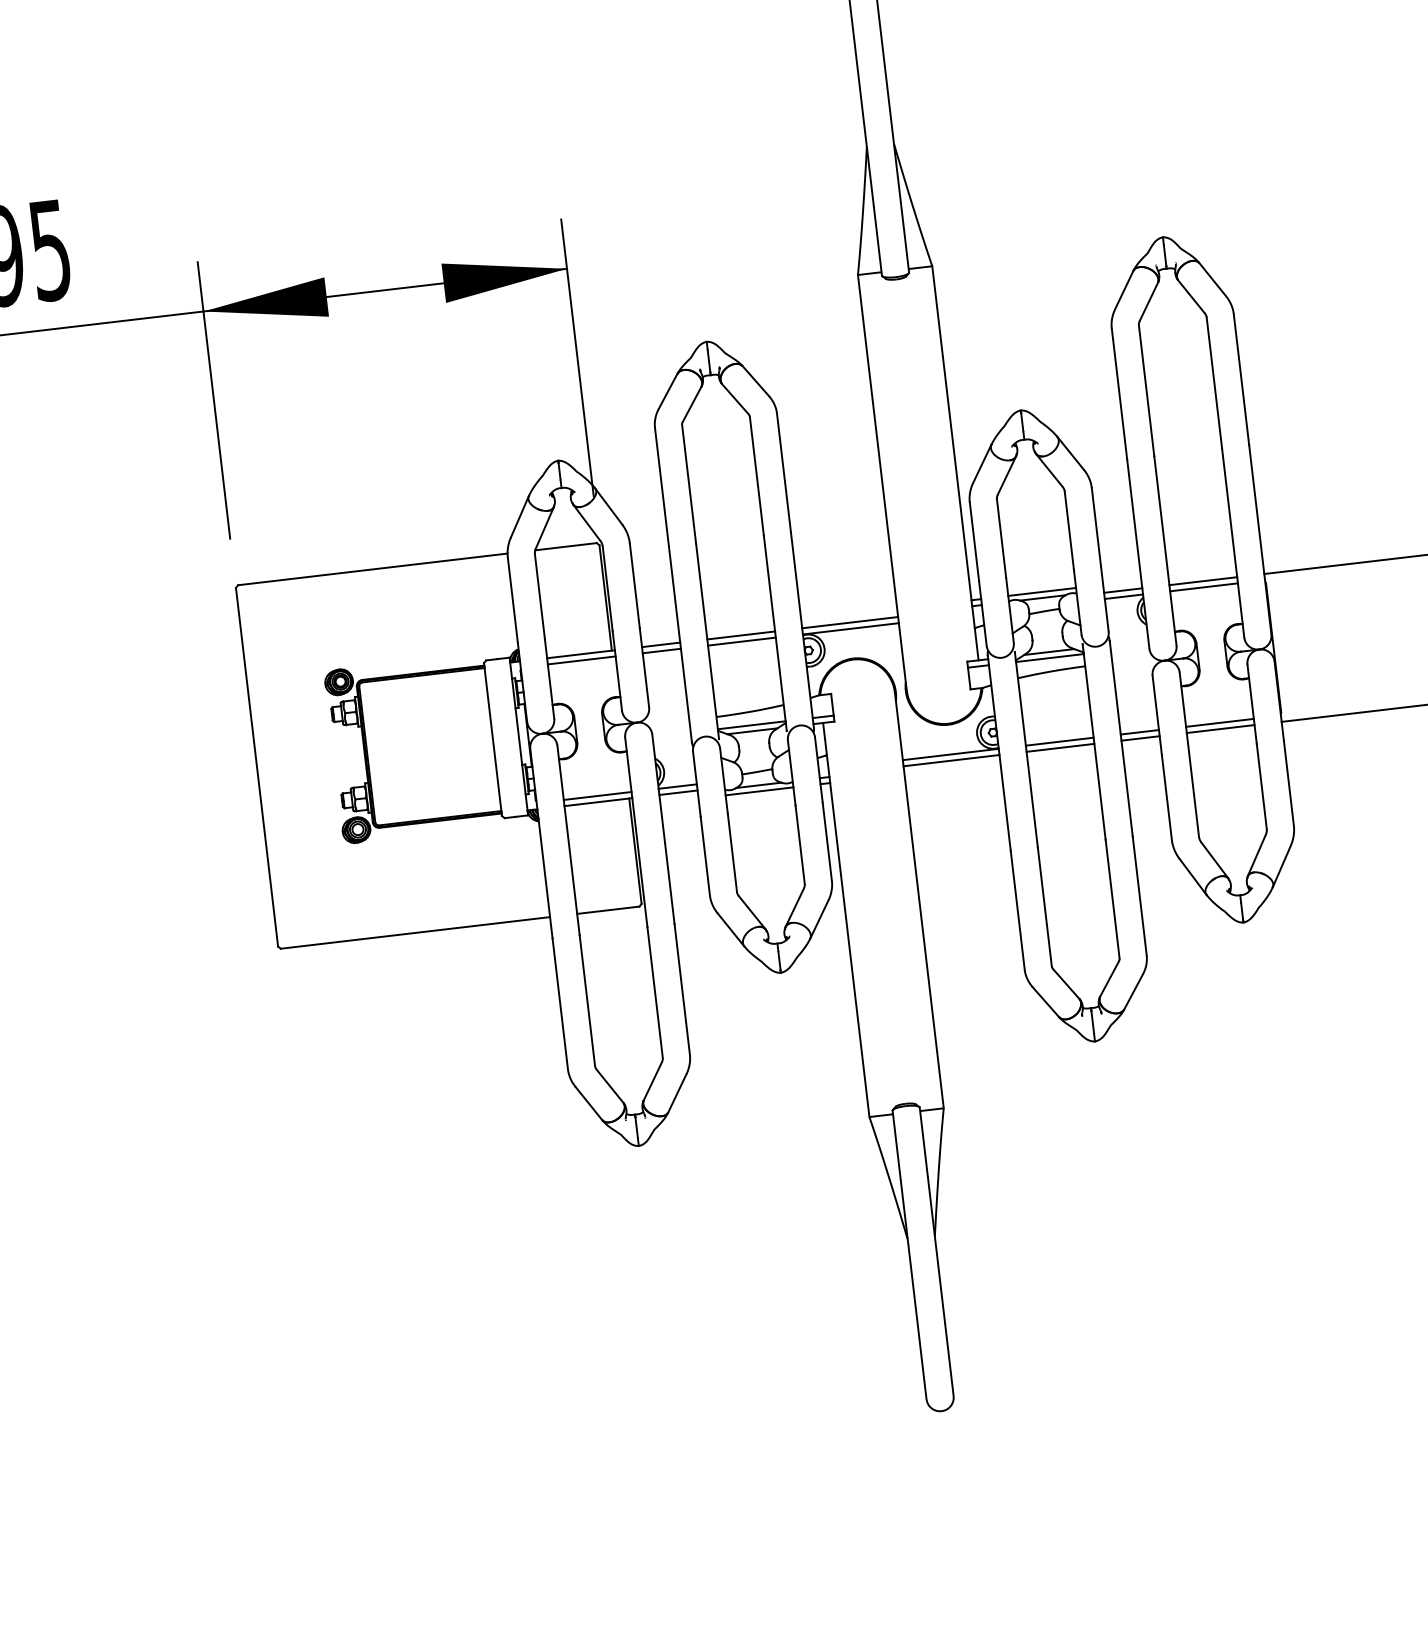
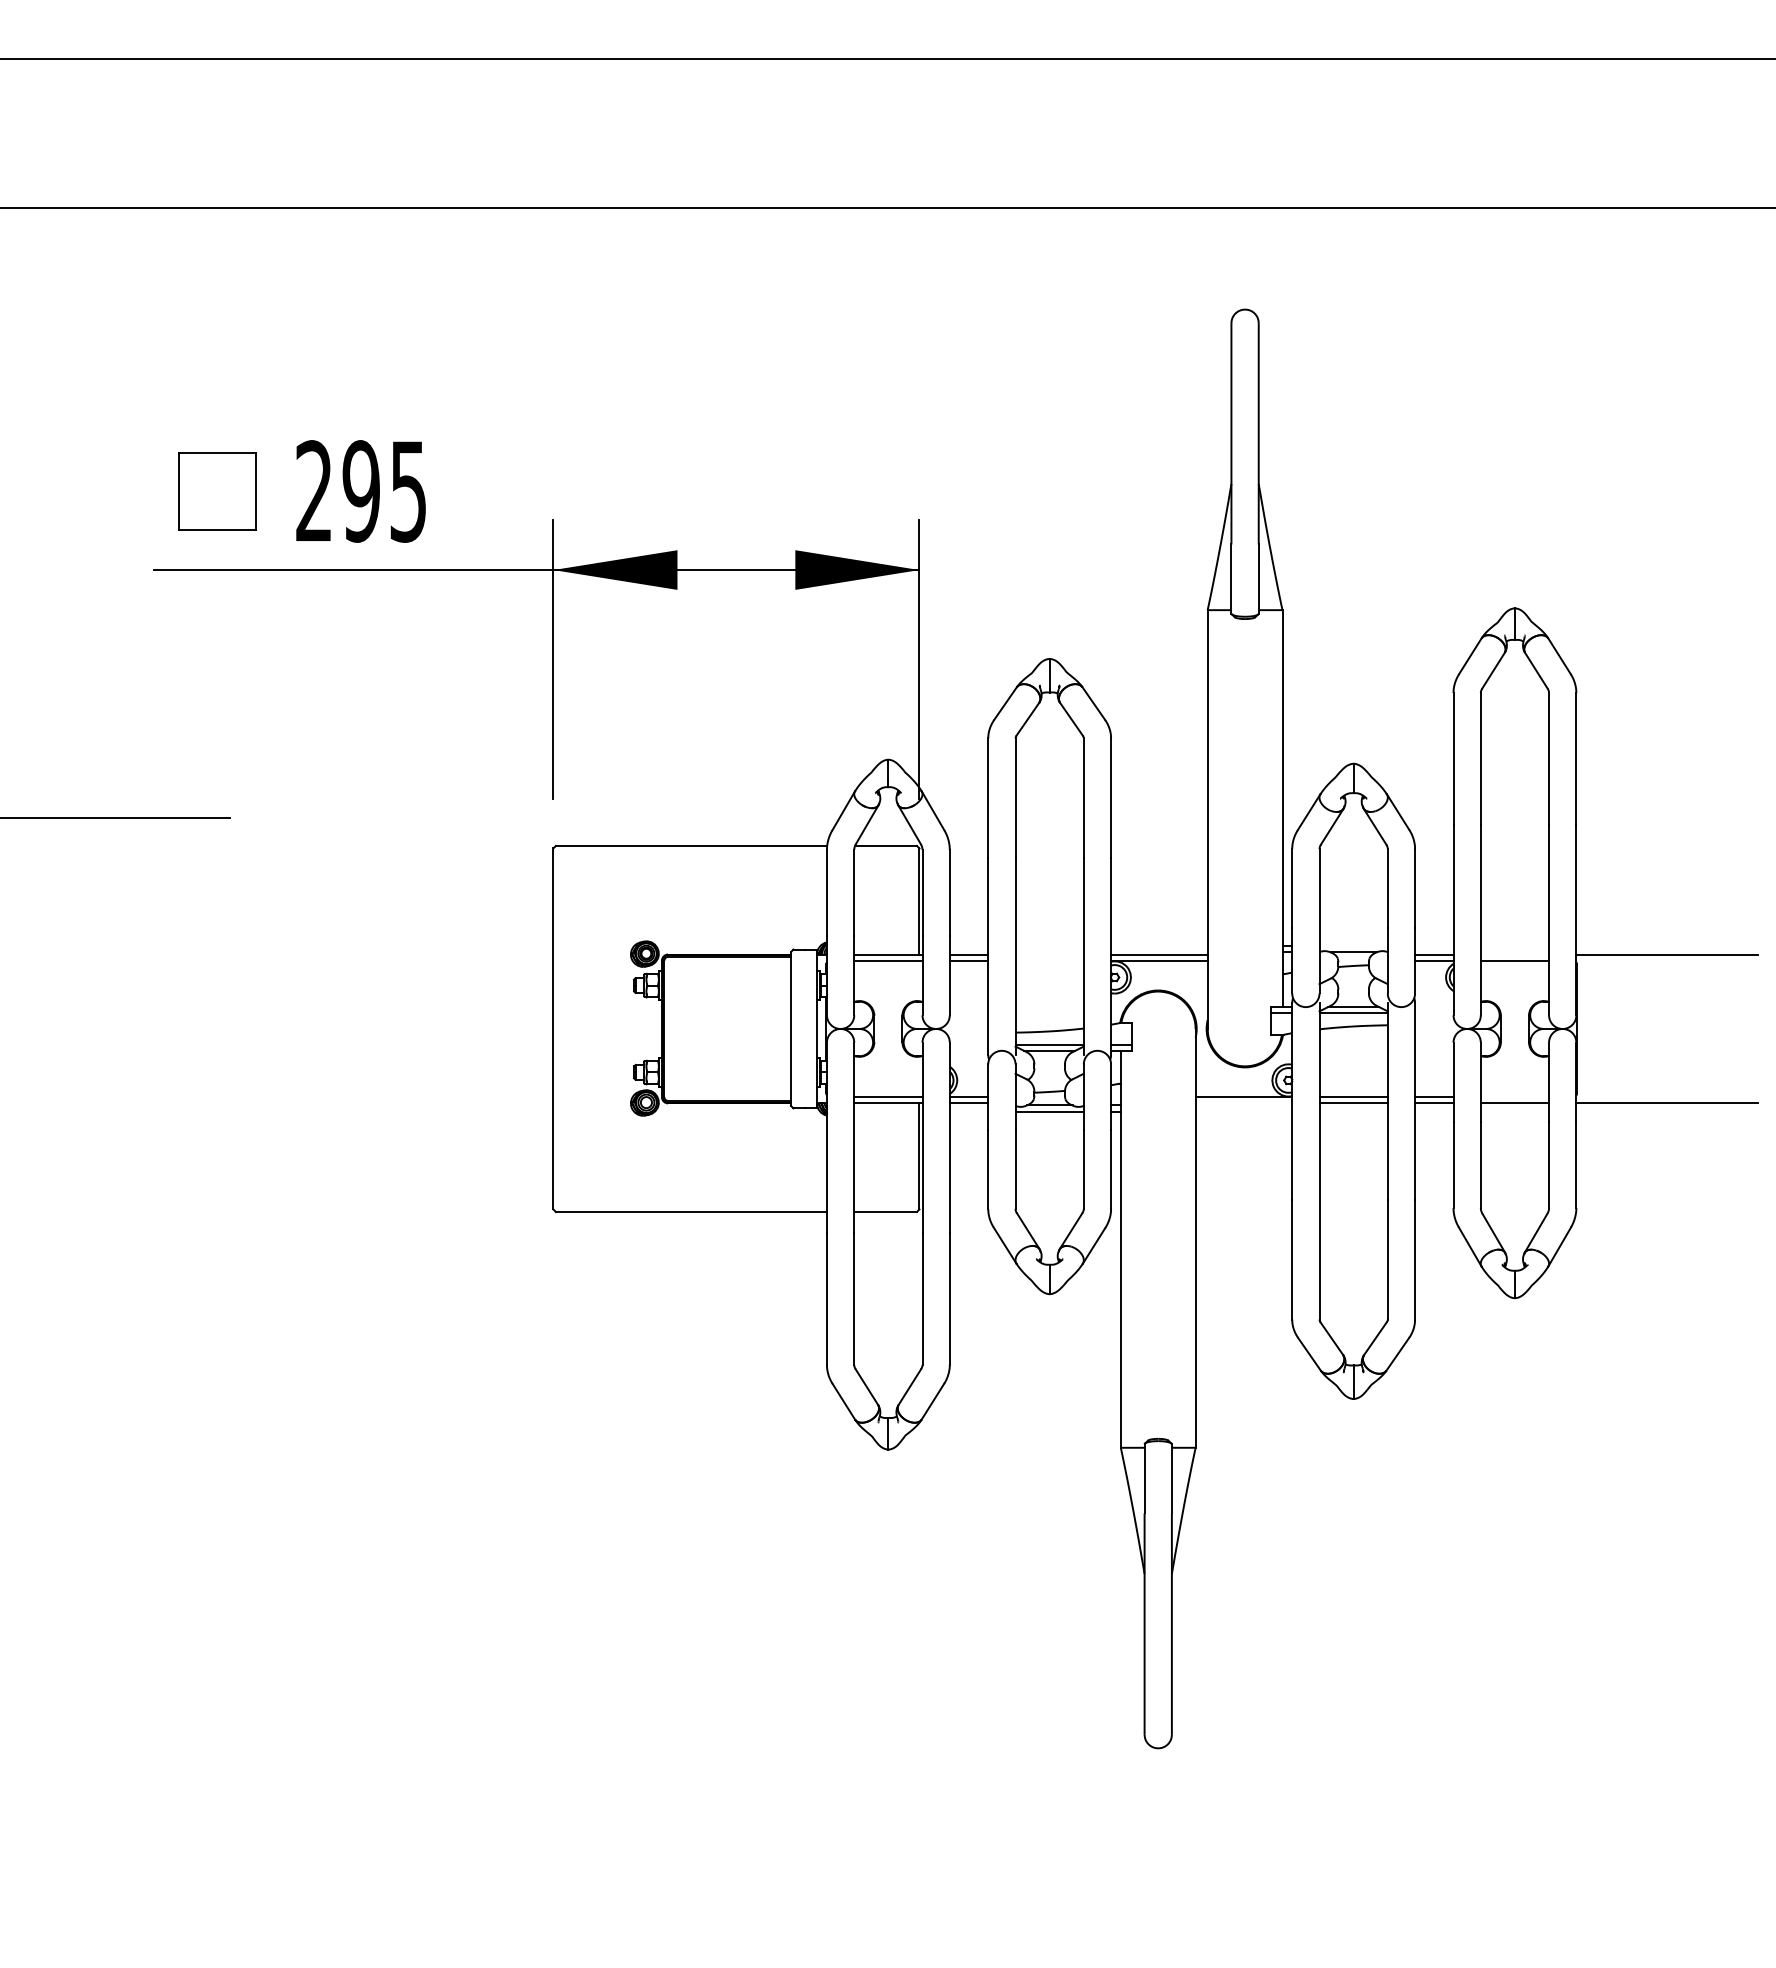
line: (1202, 581) -> (1514, 954), removed
line: (1042, 592) -> (1353, 946), removed
line: (741, 635) -> (1049, 954), removed
line: (741, 641) -> (1049, 960), removed
line: (1219, 723) -> (1514, 1097), removed
line: (951, 760) -> (1243, 1103), removed

